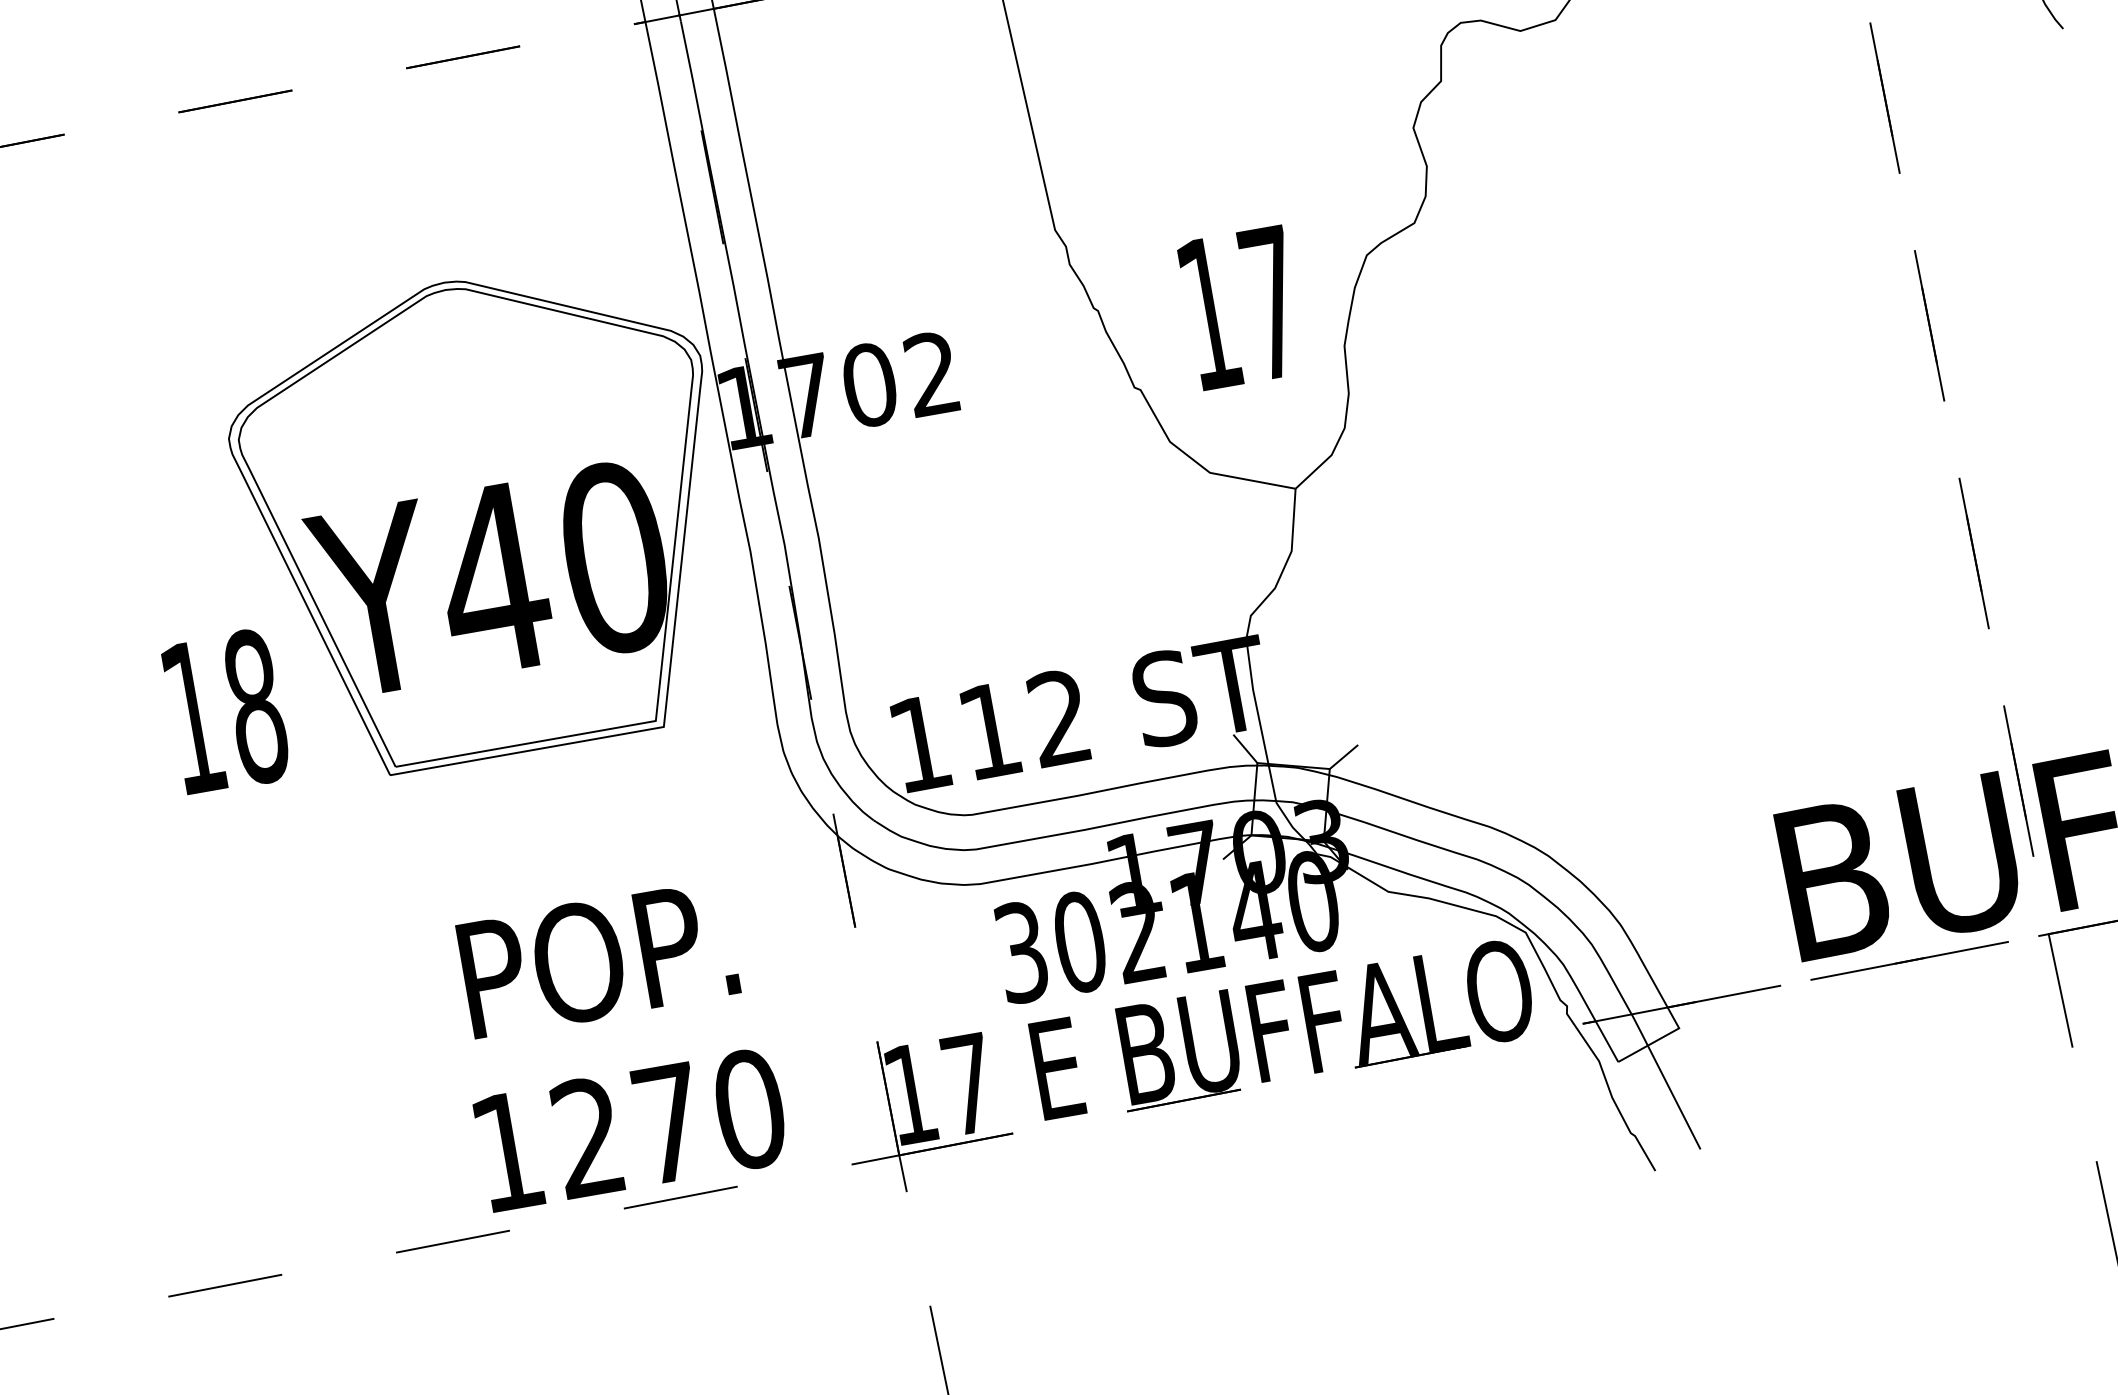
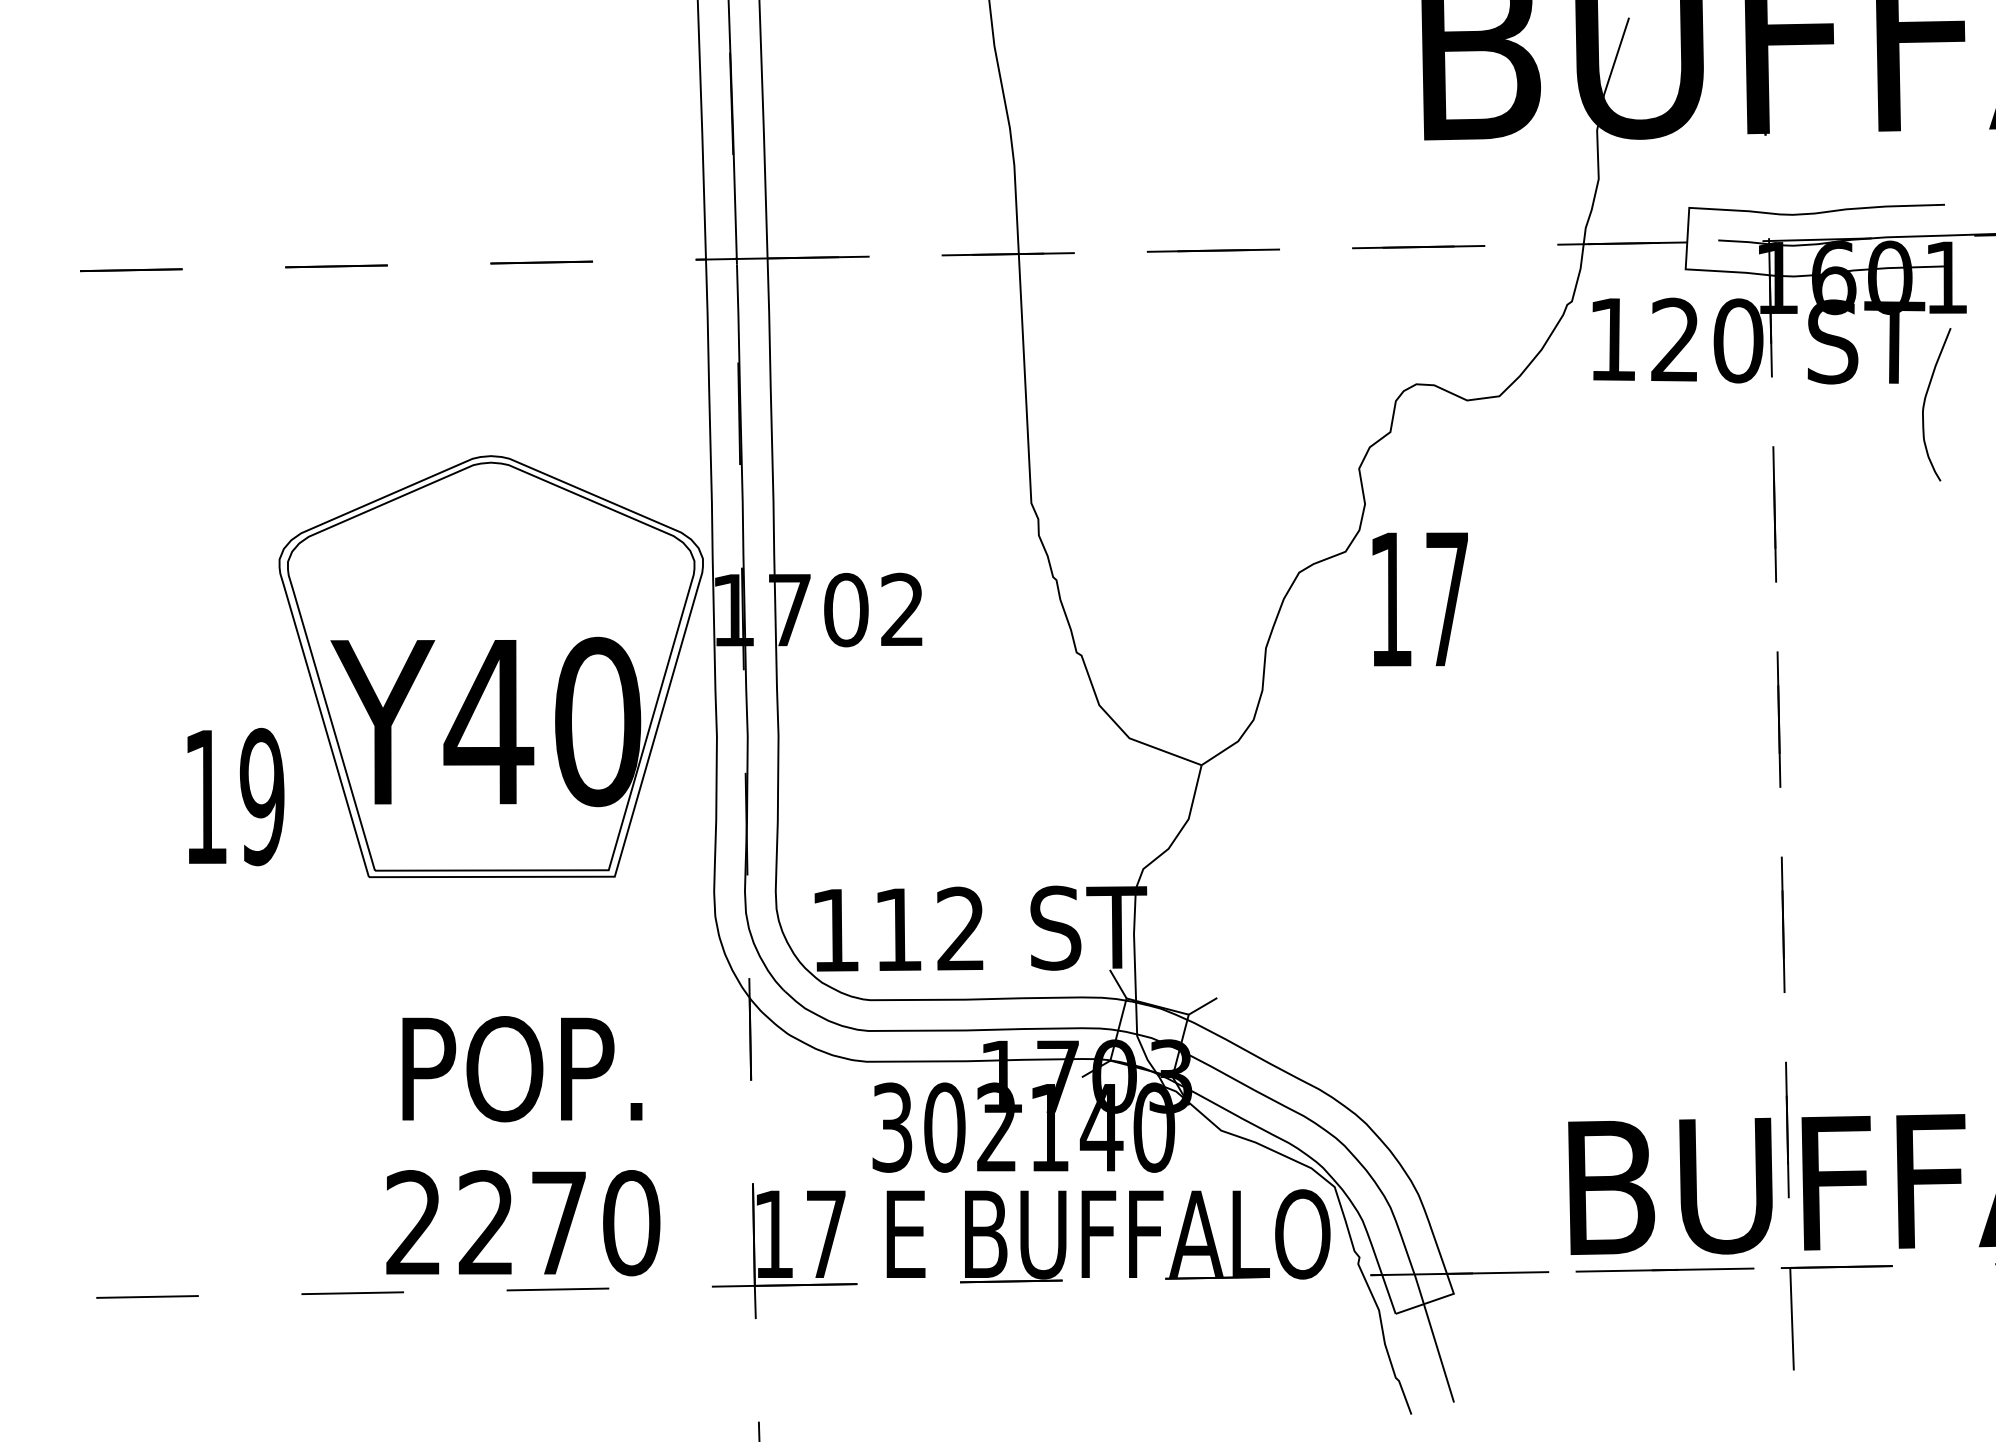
text: (1240, 308) -> (1419, 599), moved
text: (255, 707) -> (261, 797), 18 -> 19
text: (505, 1151) -> (412, 1222), 1270 -> 2270

